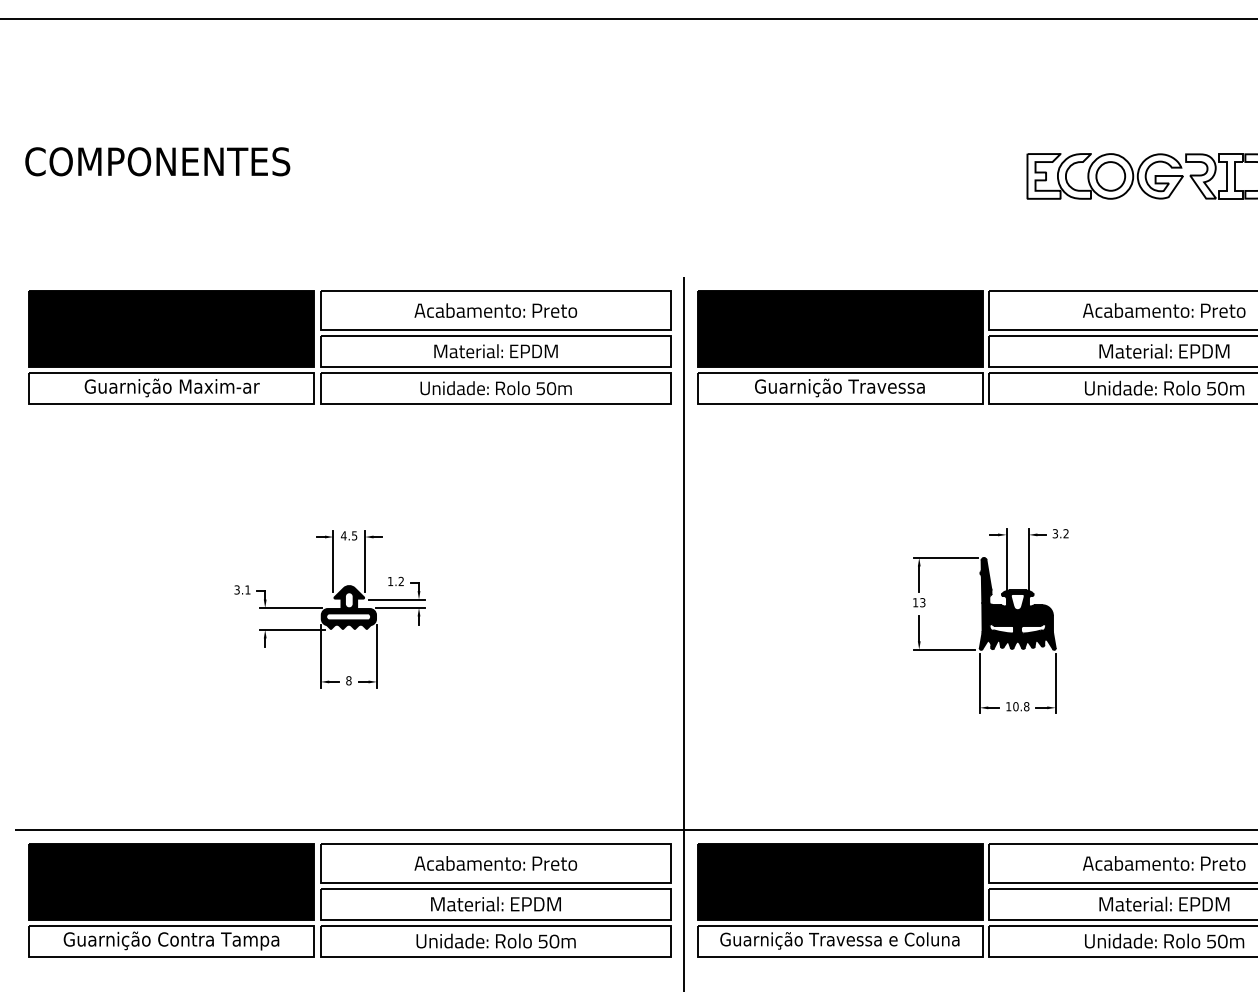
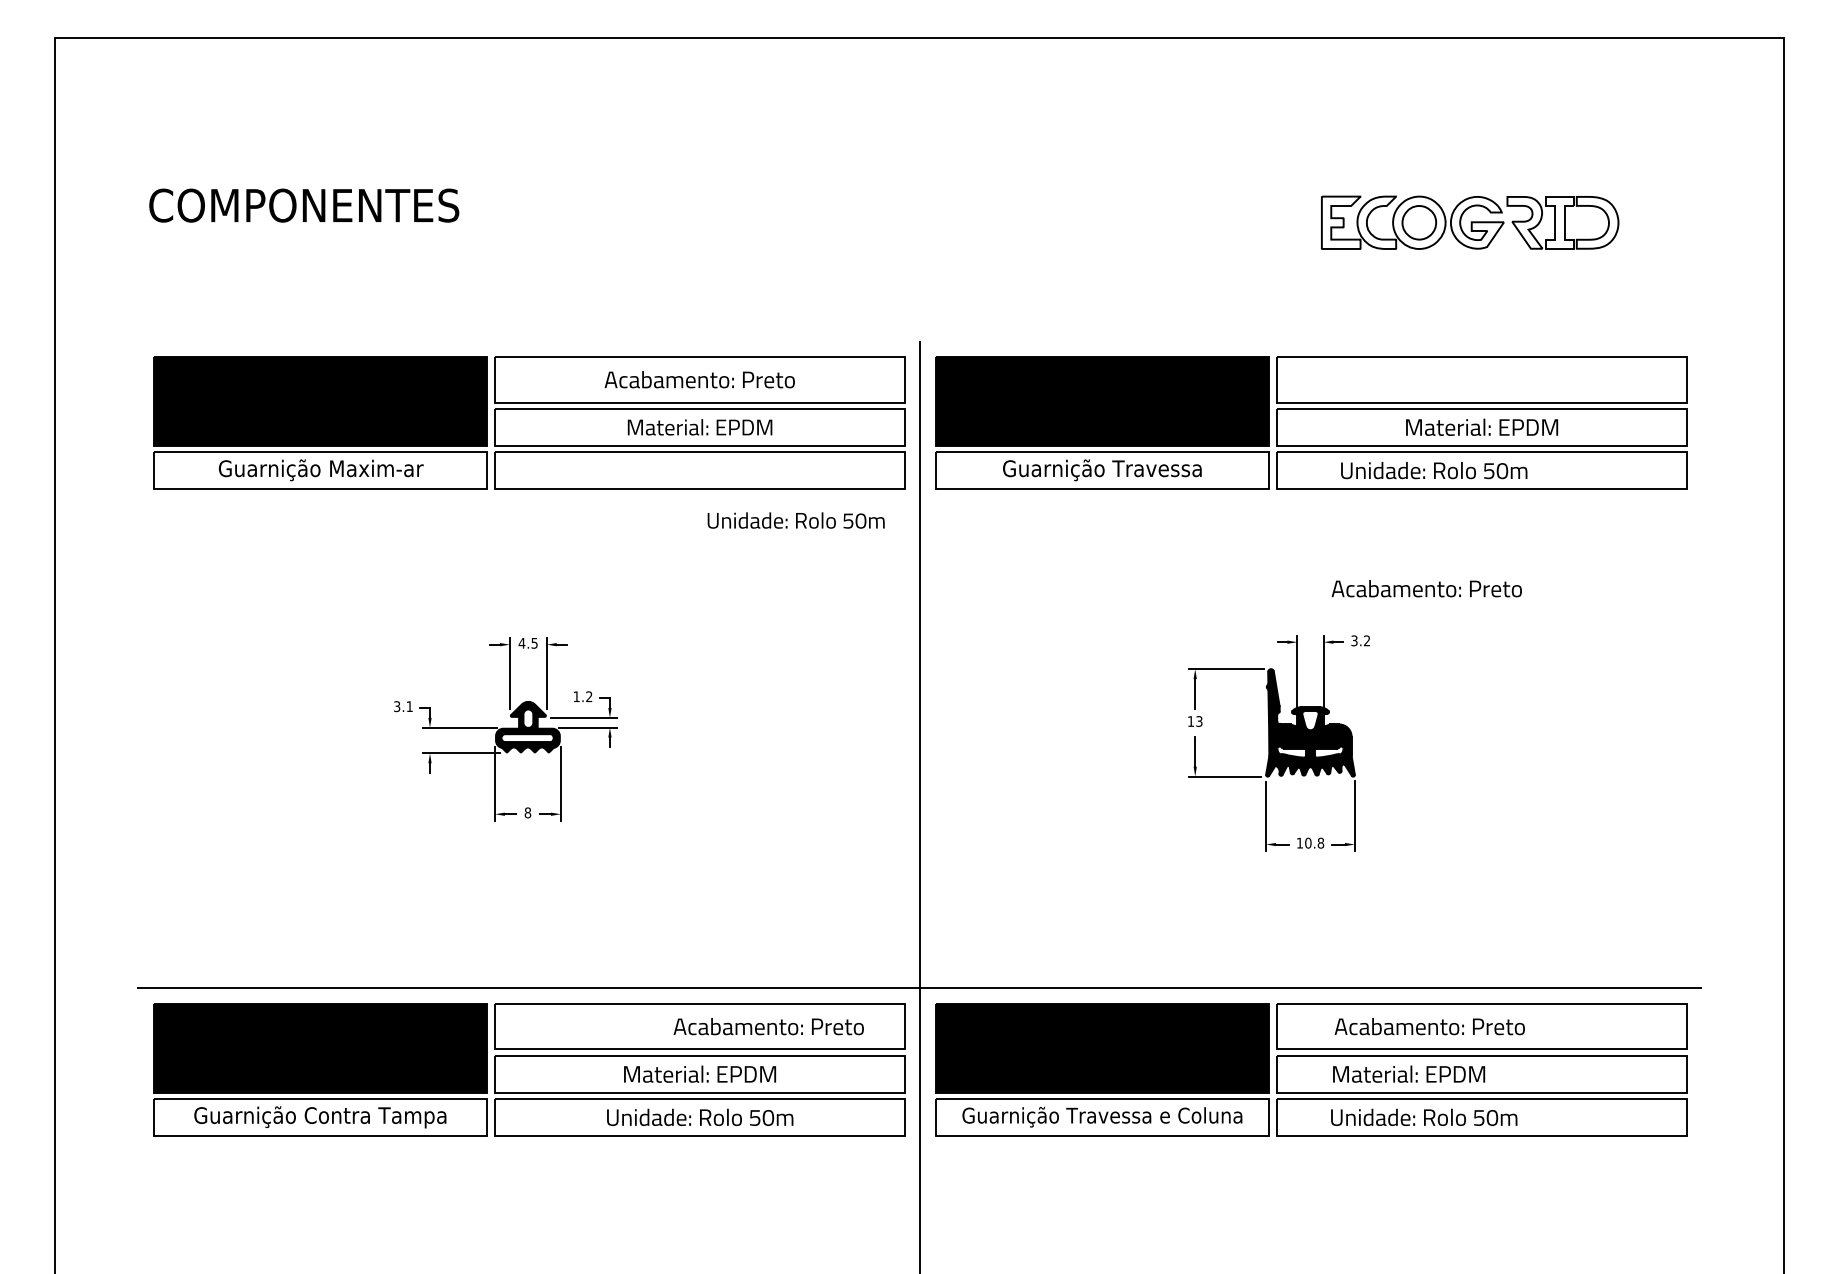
text: (1163, 310) -> (1426, 588), moved
text: (495, 388) -> (795, 520), moved
text: (1164, 388) -> (1434, 470), moved
text: (495, 863) -> (768, 1026), moved
text: (1163, 863) -> (1429, 1026), moved
text: (1164, 903) -> (1409, 1073), moved
text: (1164, 940) -> (1424, 1116), moved

